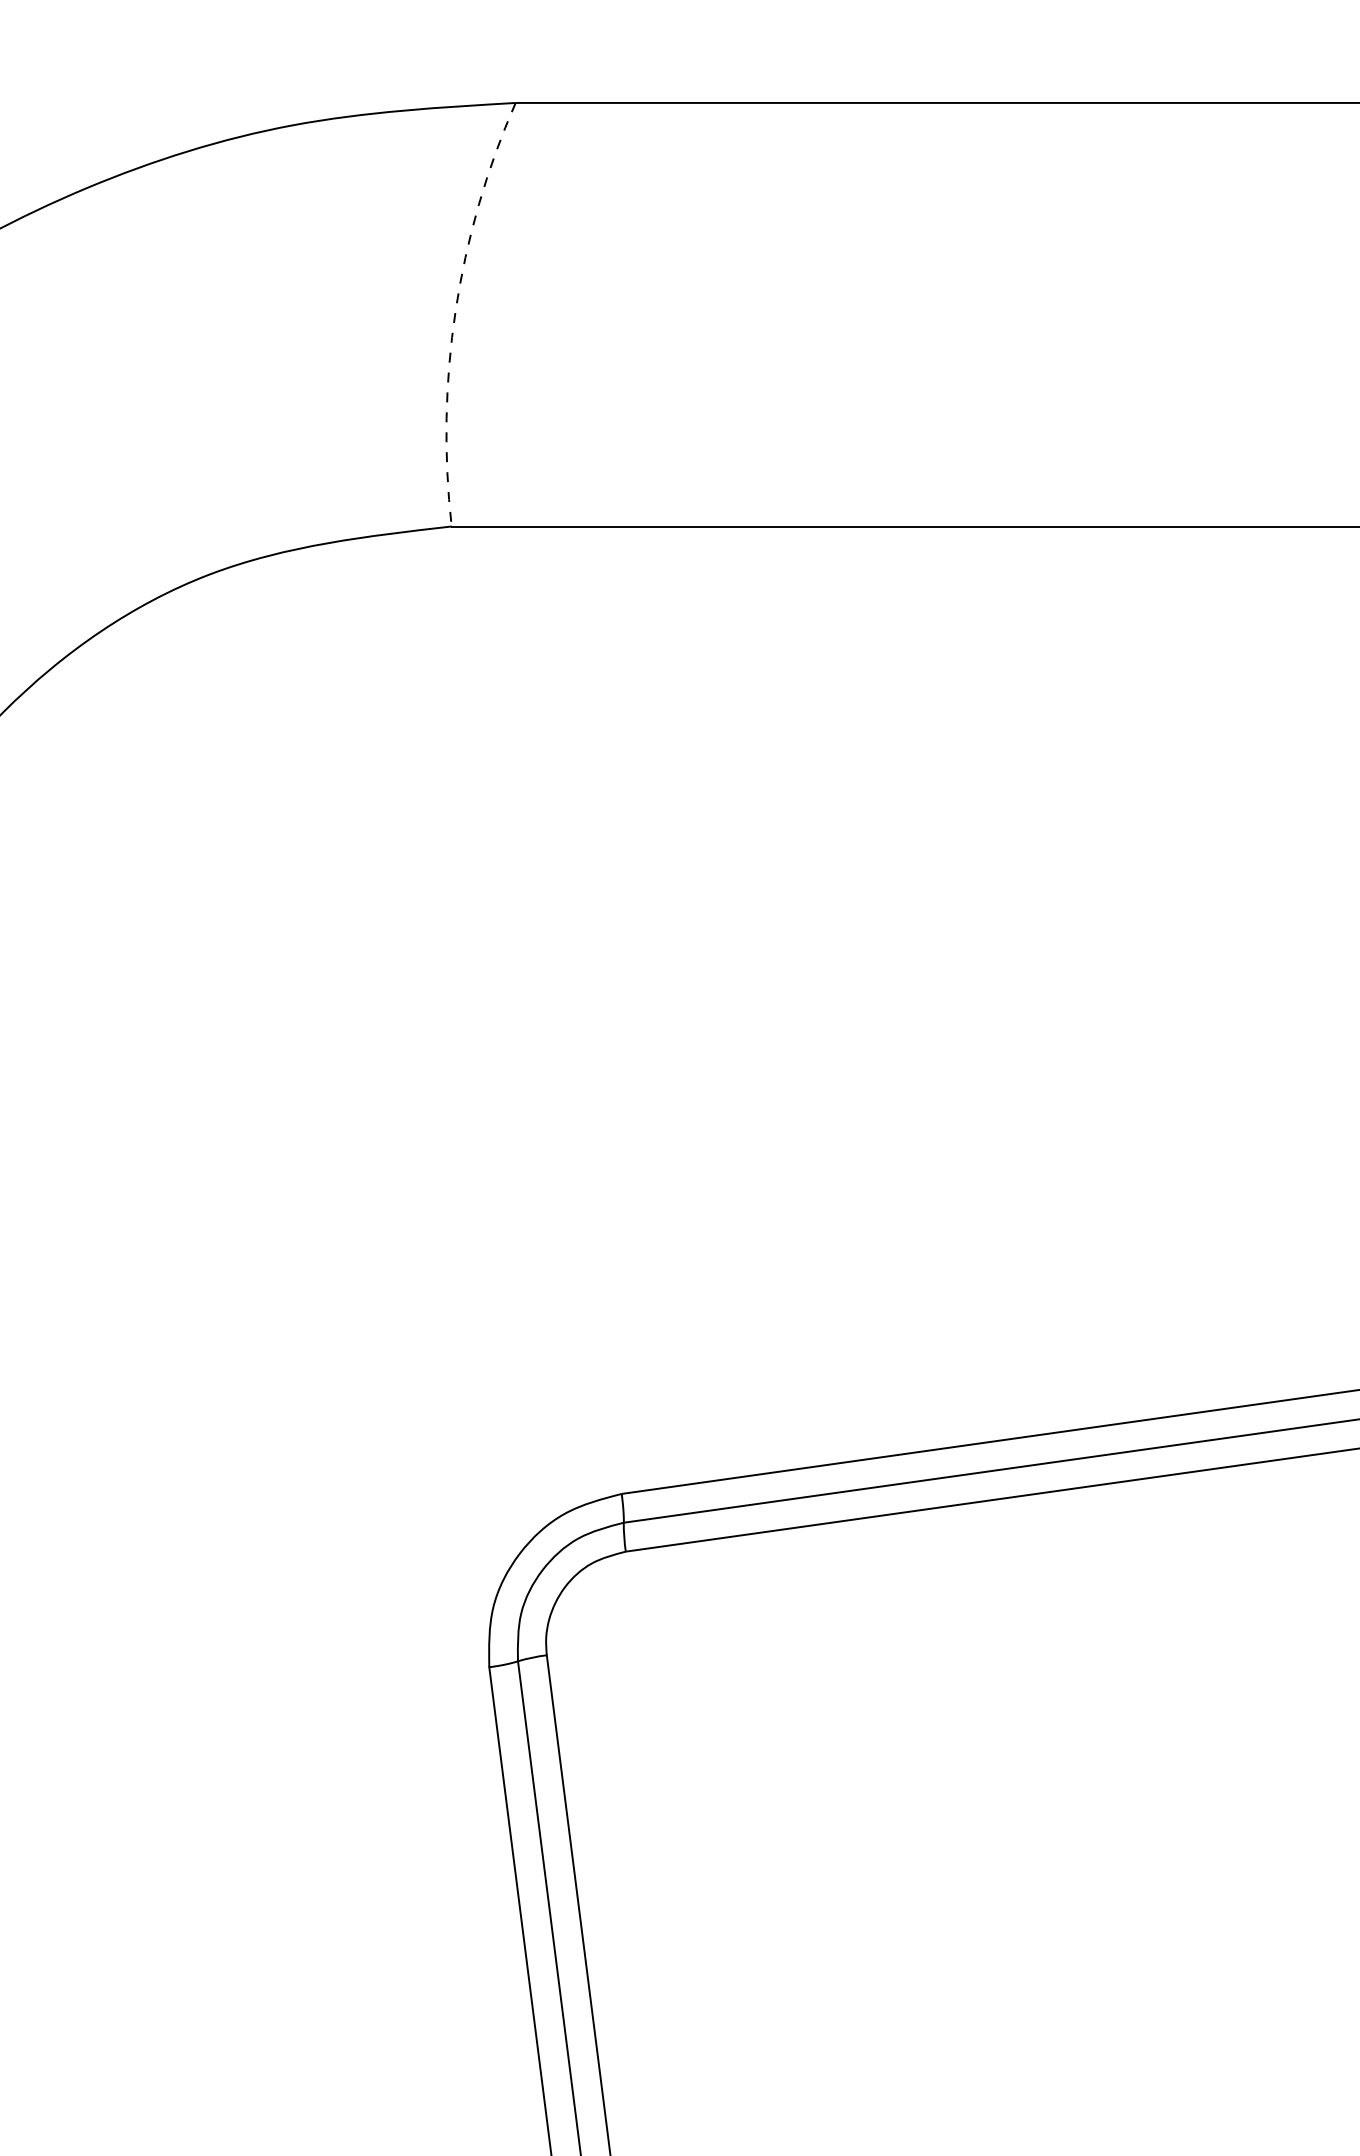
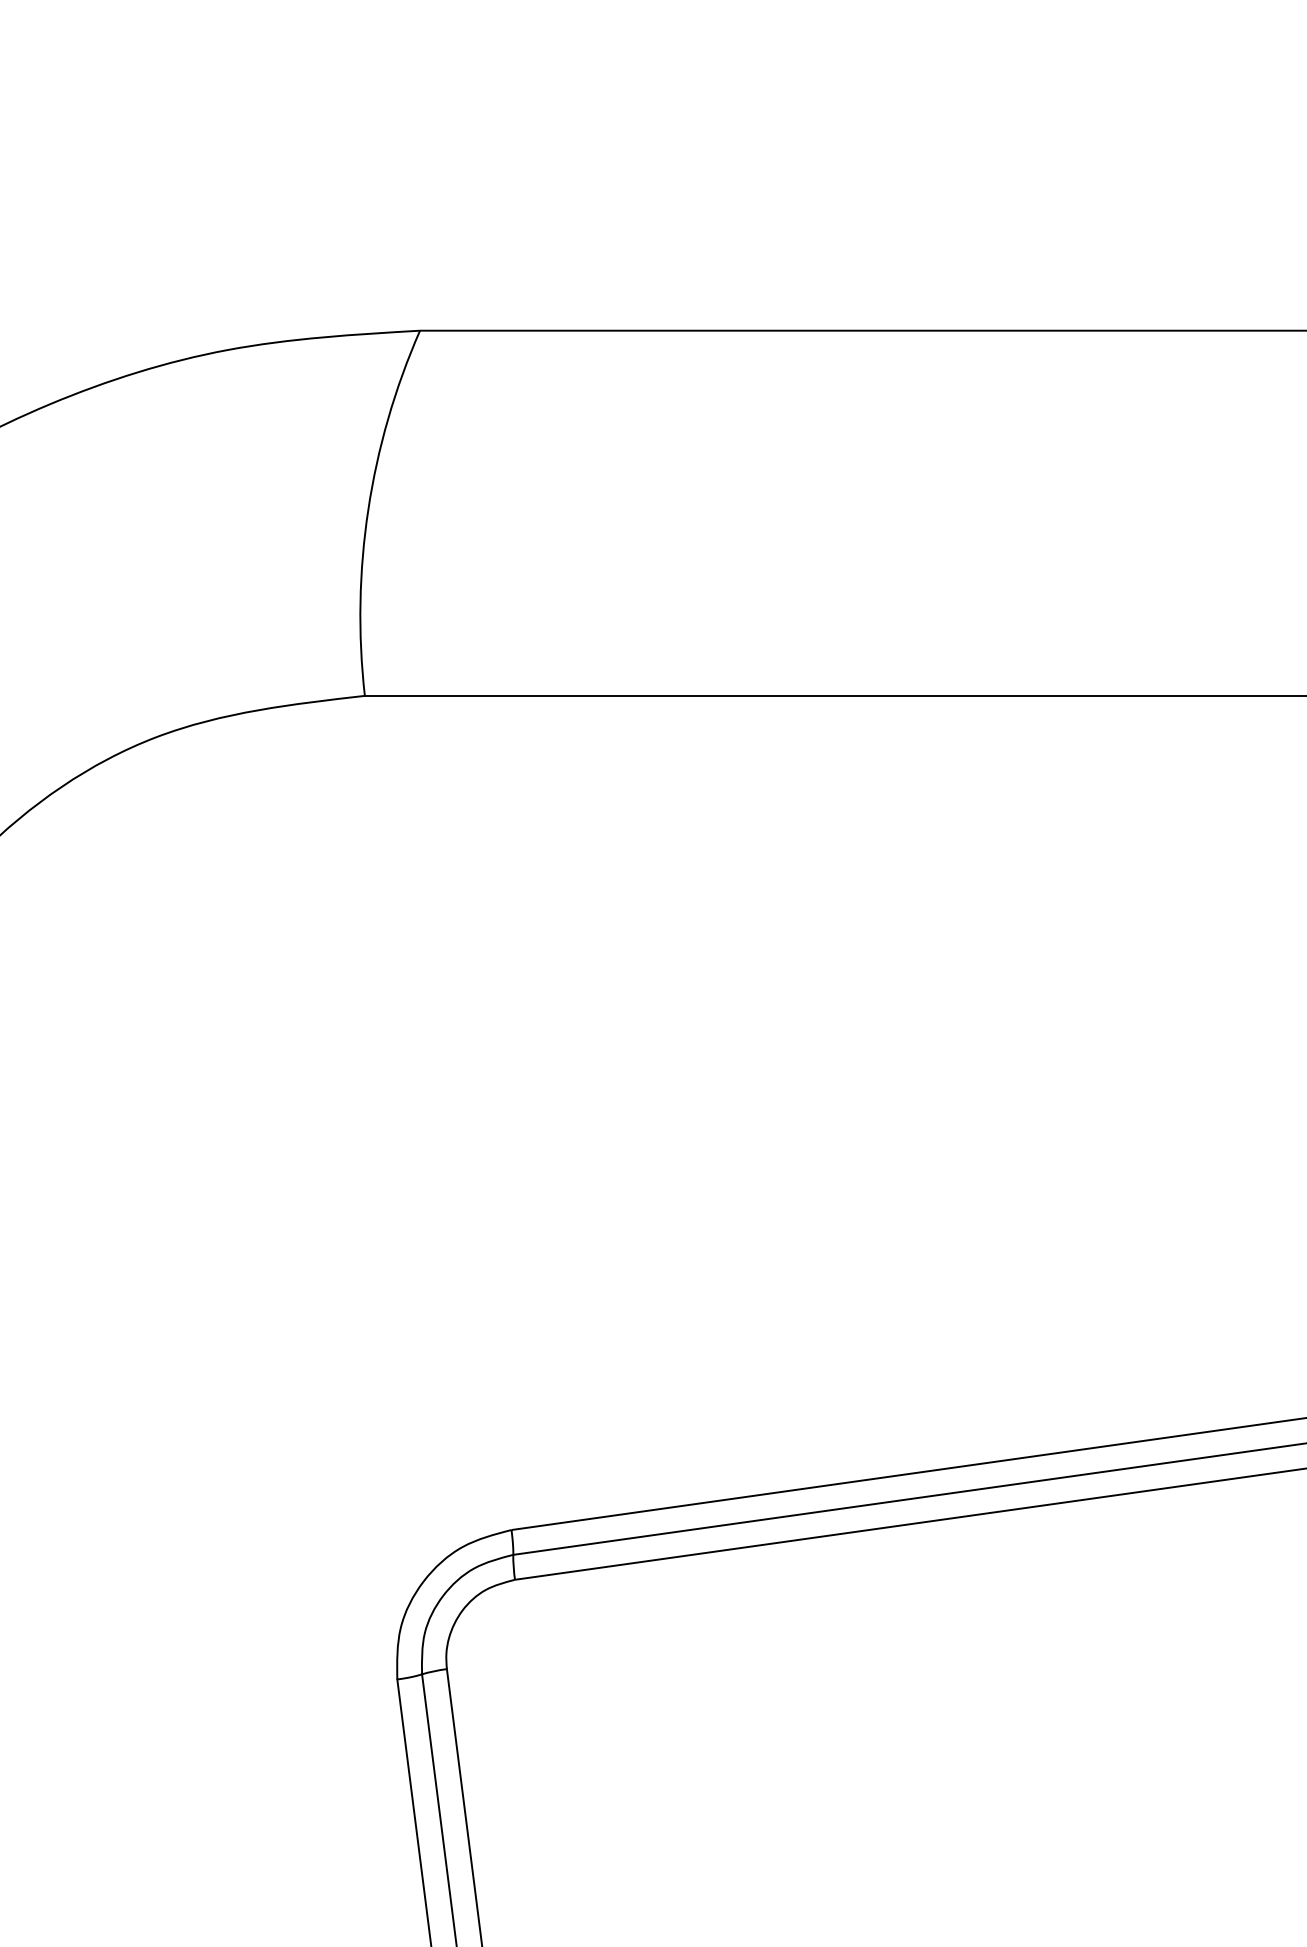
arc: (455, 310) -> (368, 509), dashed -> solid

